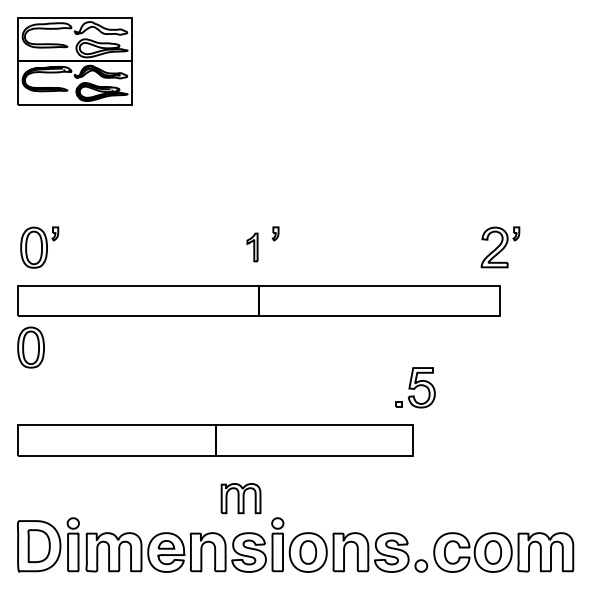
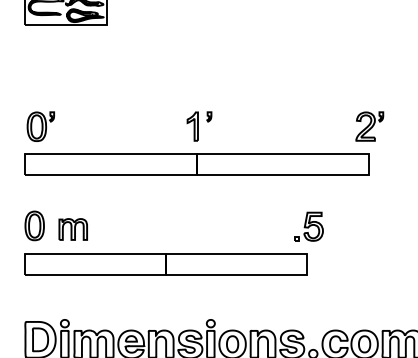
part: (252, 247) -> (192, 126), size x1.43
part: (30, 347) -> (34, 225), moved
part: (240, 498) -> (72, 229), moved

